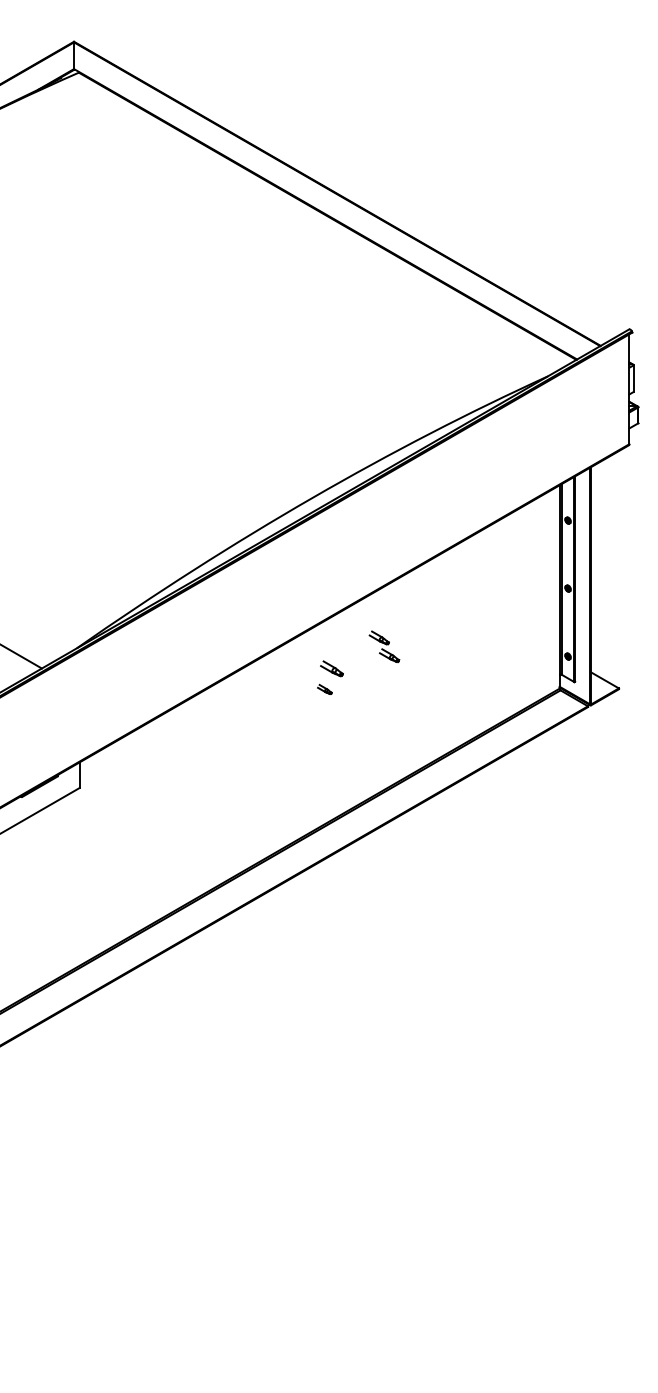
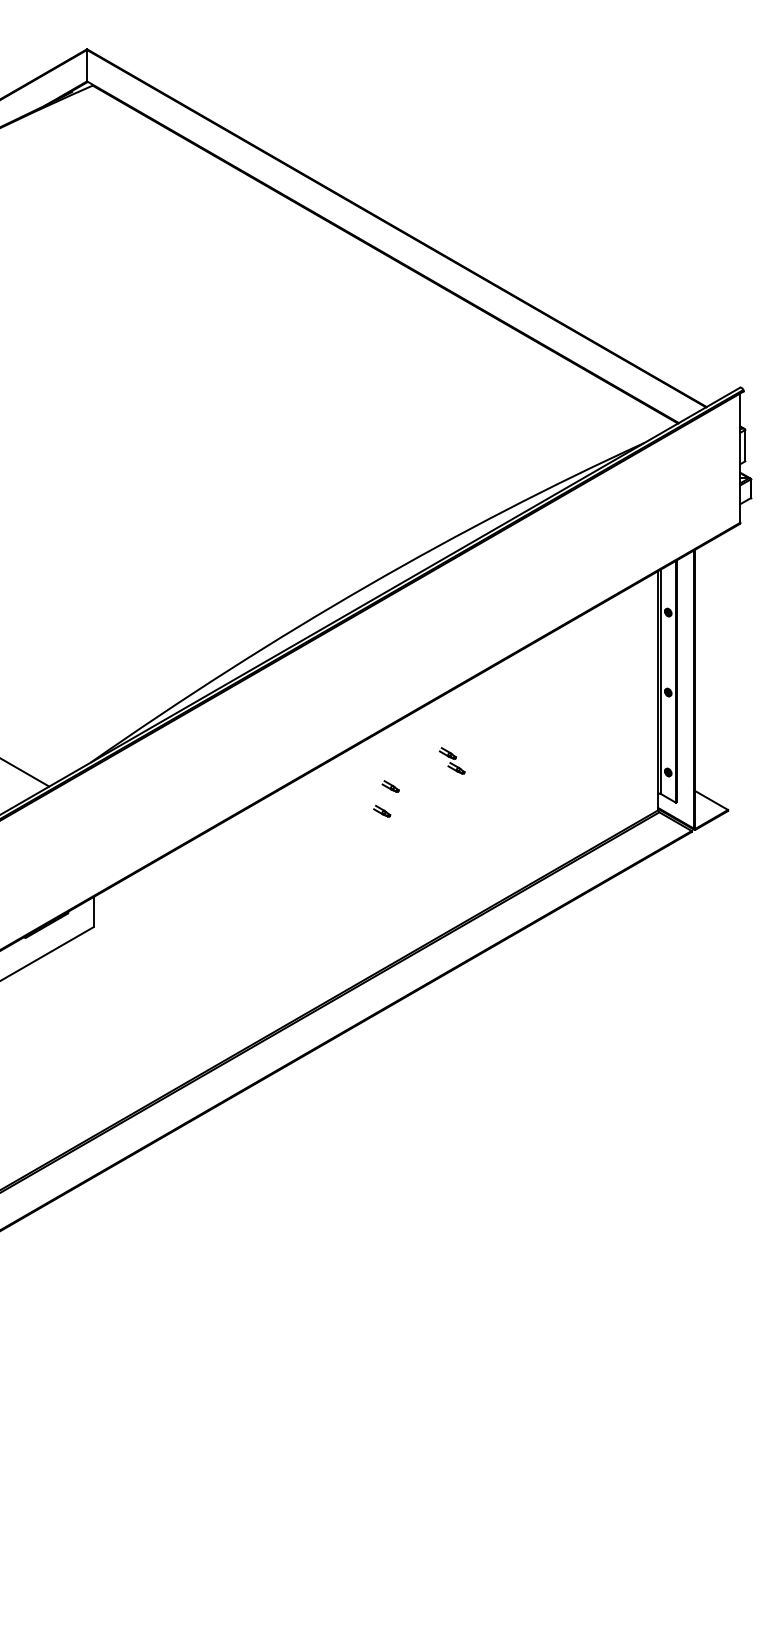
part: (384, 646) -> (452, 760), size x0.71
part: (332, 667) -> (391, 785), size x0.62

